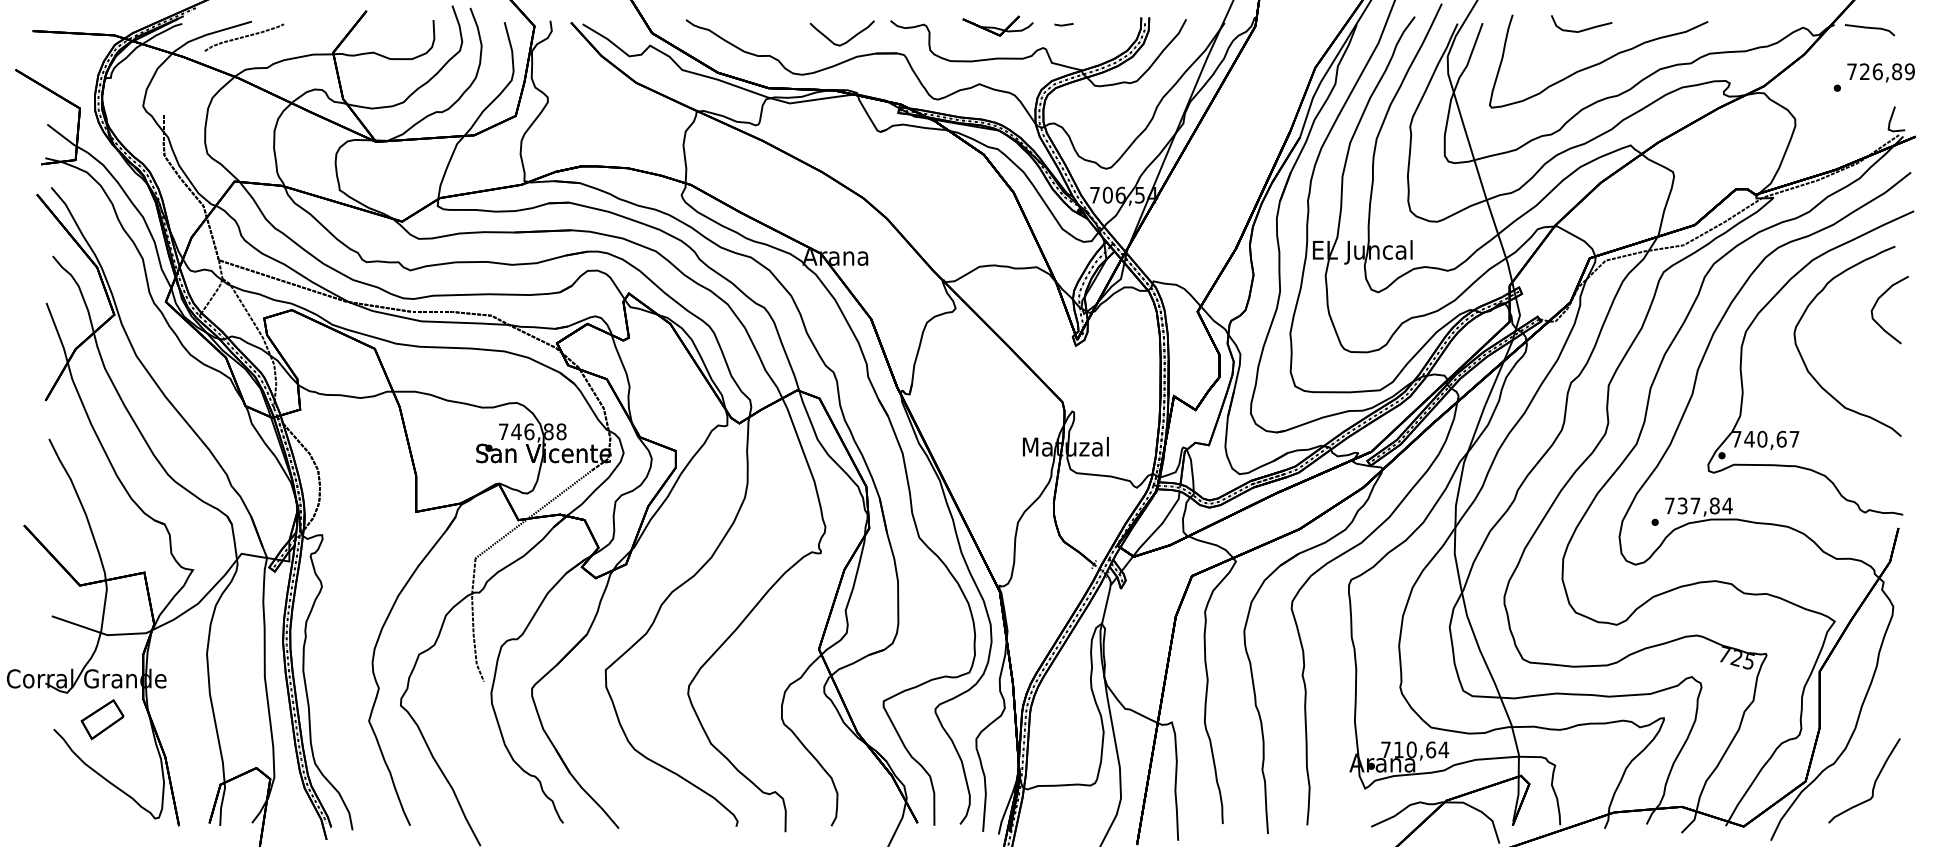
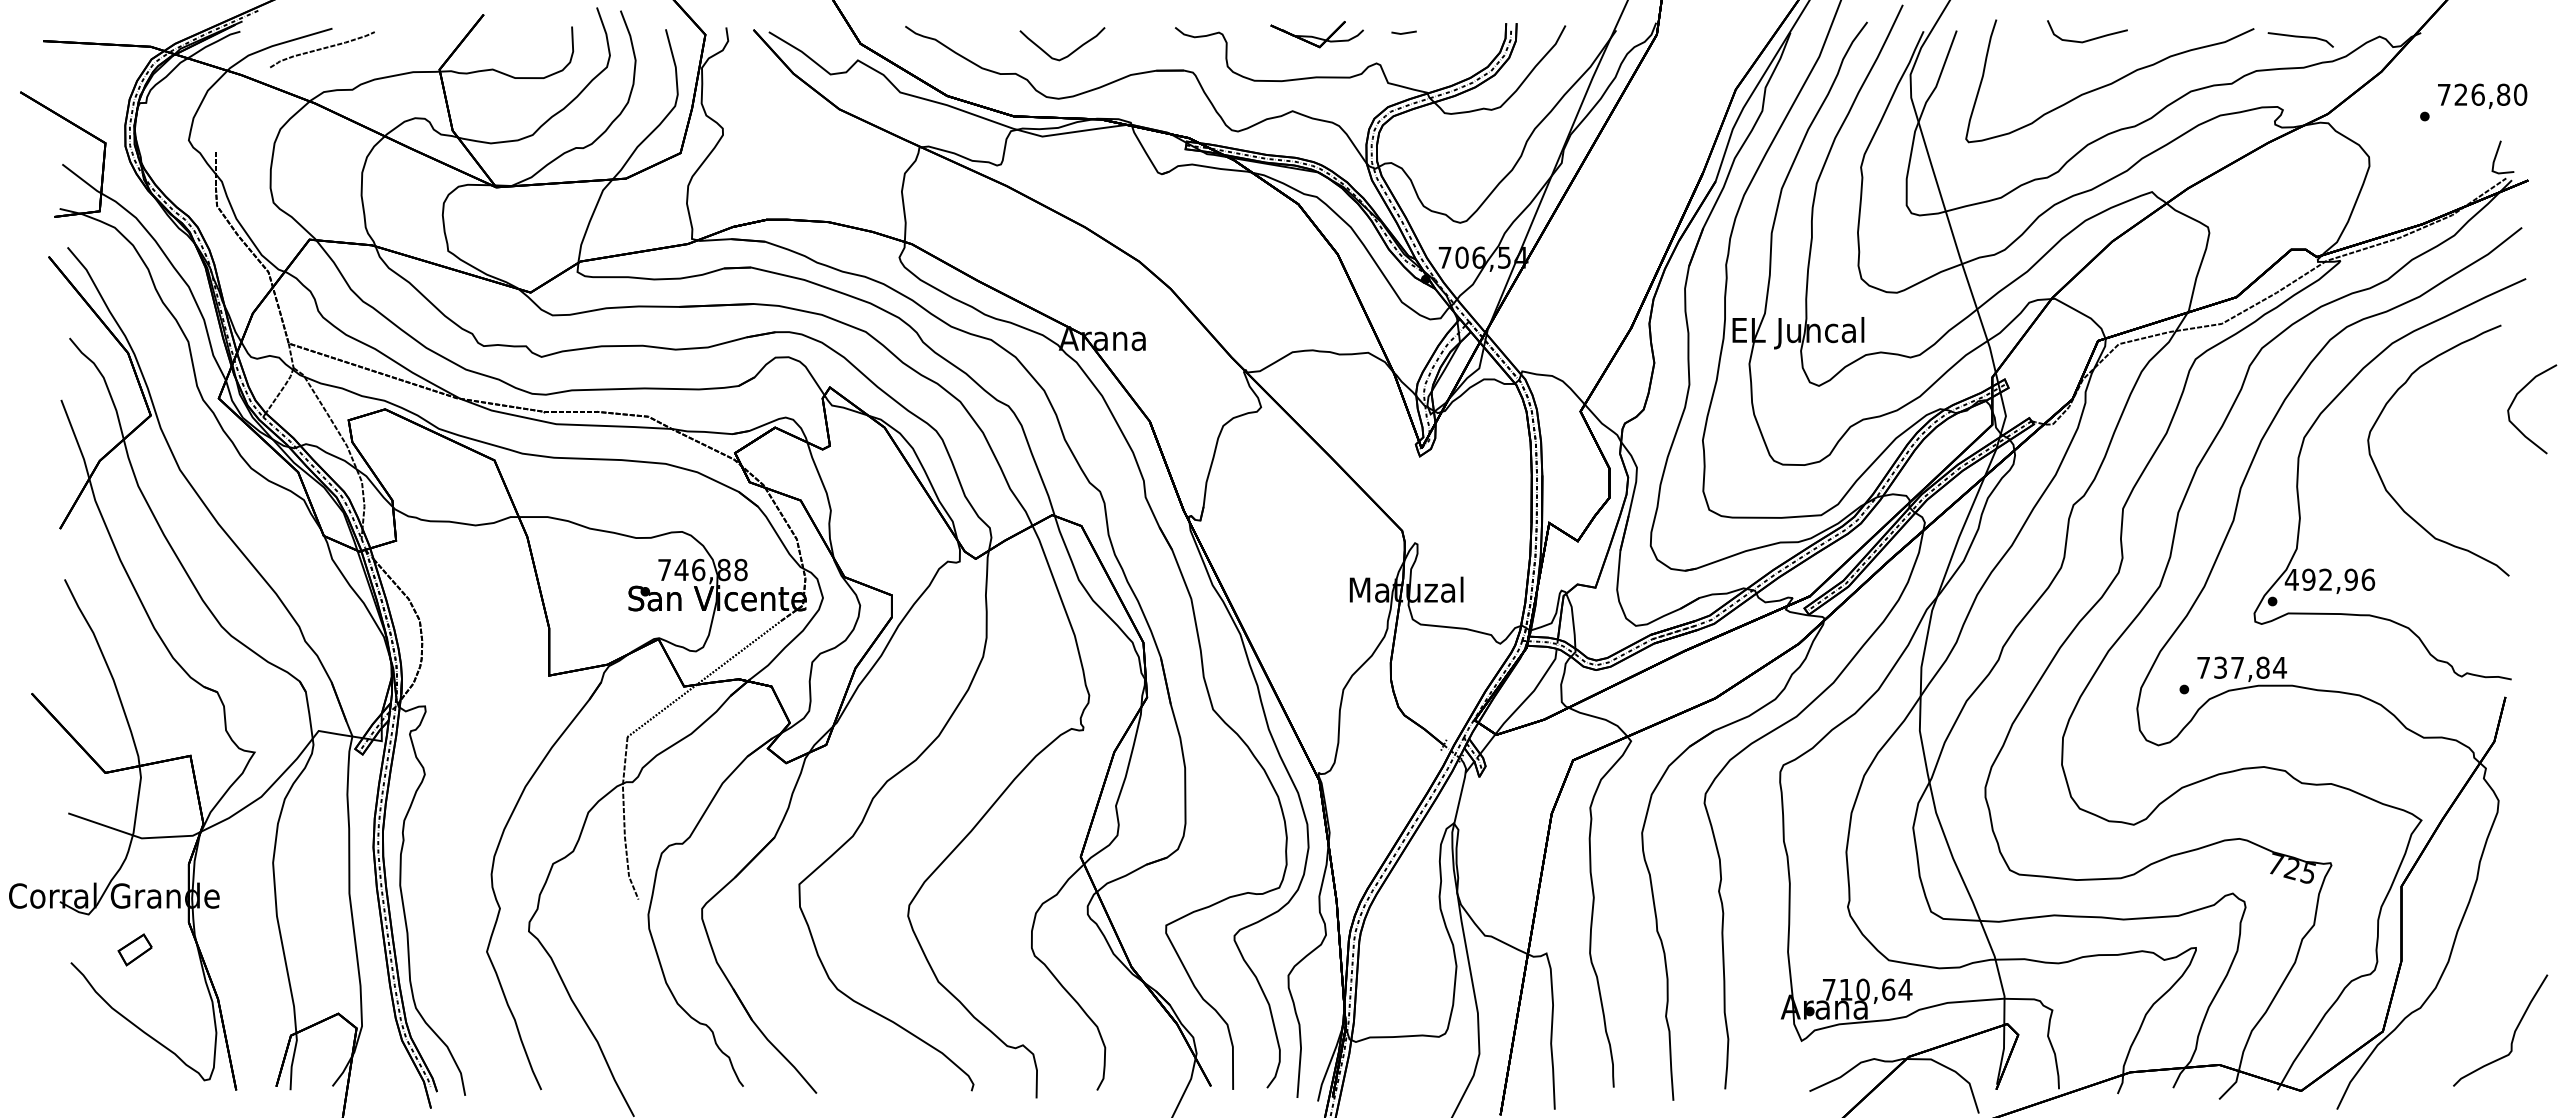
line: (1869, 28) -> (2300, 37), moved
curve: (847, 40) -> (1069, 53), moved
text: (1909, 71) -> (2520, 94), 726,89 -> 726,80
curve: (1876, 304) -> (2514, 401), moved
text: (1765, 439) -> (2329, 579), 740,67 -> 492,96
part: (101, 719) -> (134, 949), size x0.6
curve: (1874, 782) -> (2513, 1032), moved

